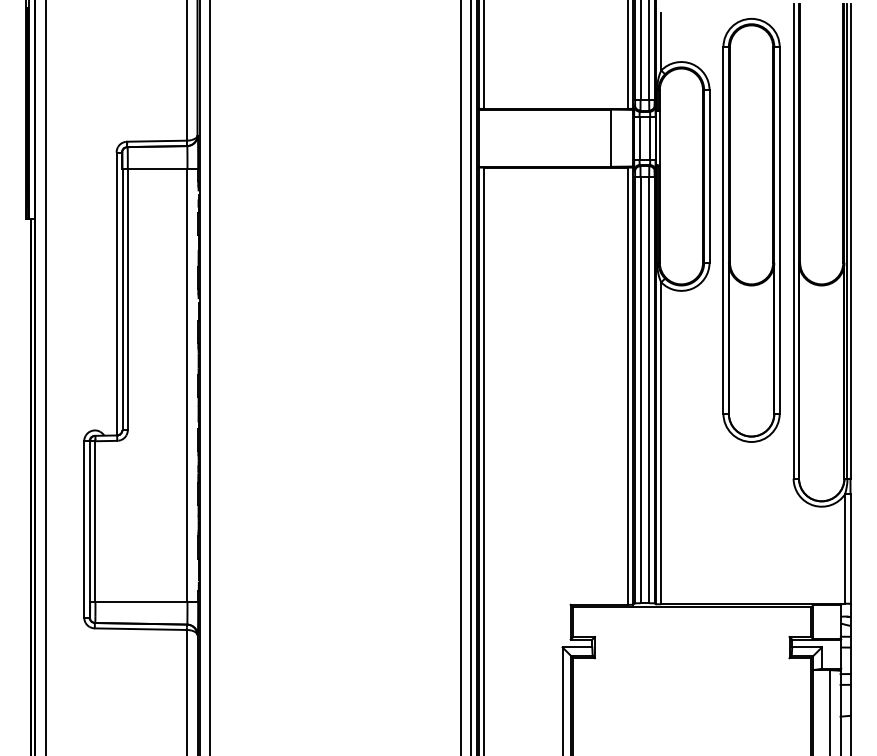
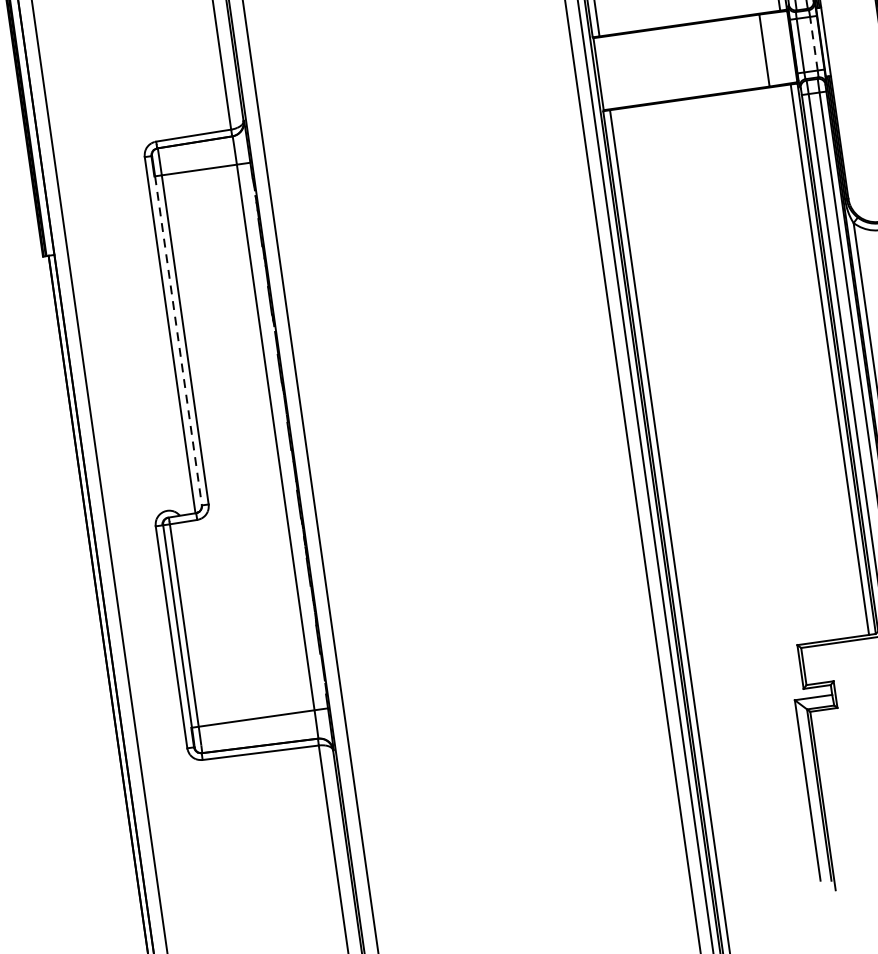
line: (650, 137) -> (814, 42), solid -> dashed
line: (122, 299) -> (178, 341), solid -> dashed

